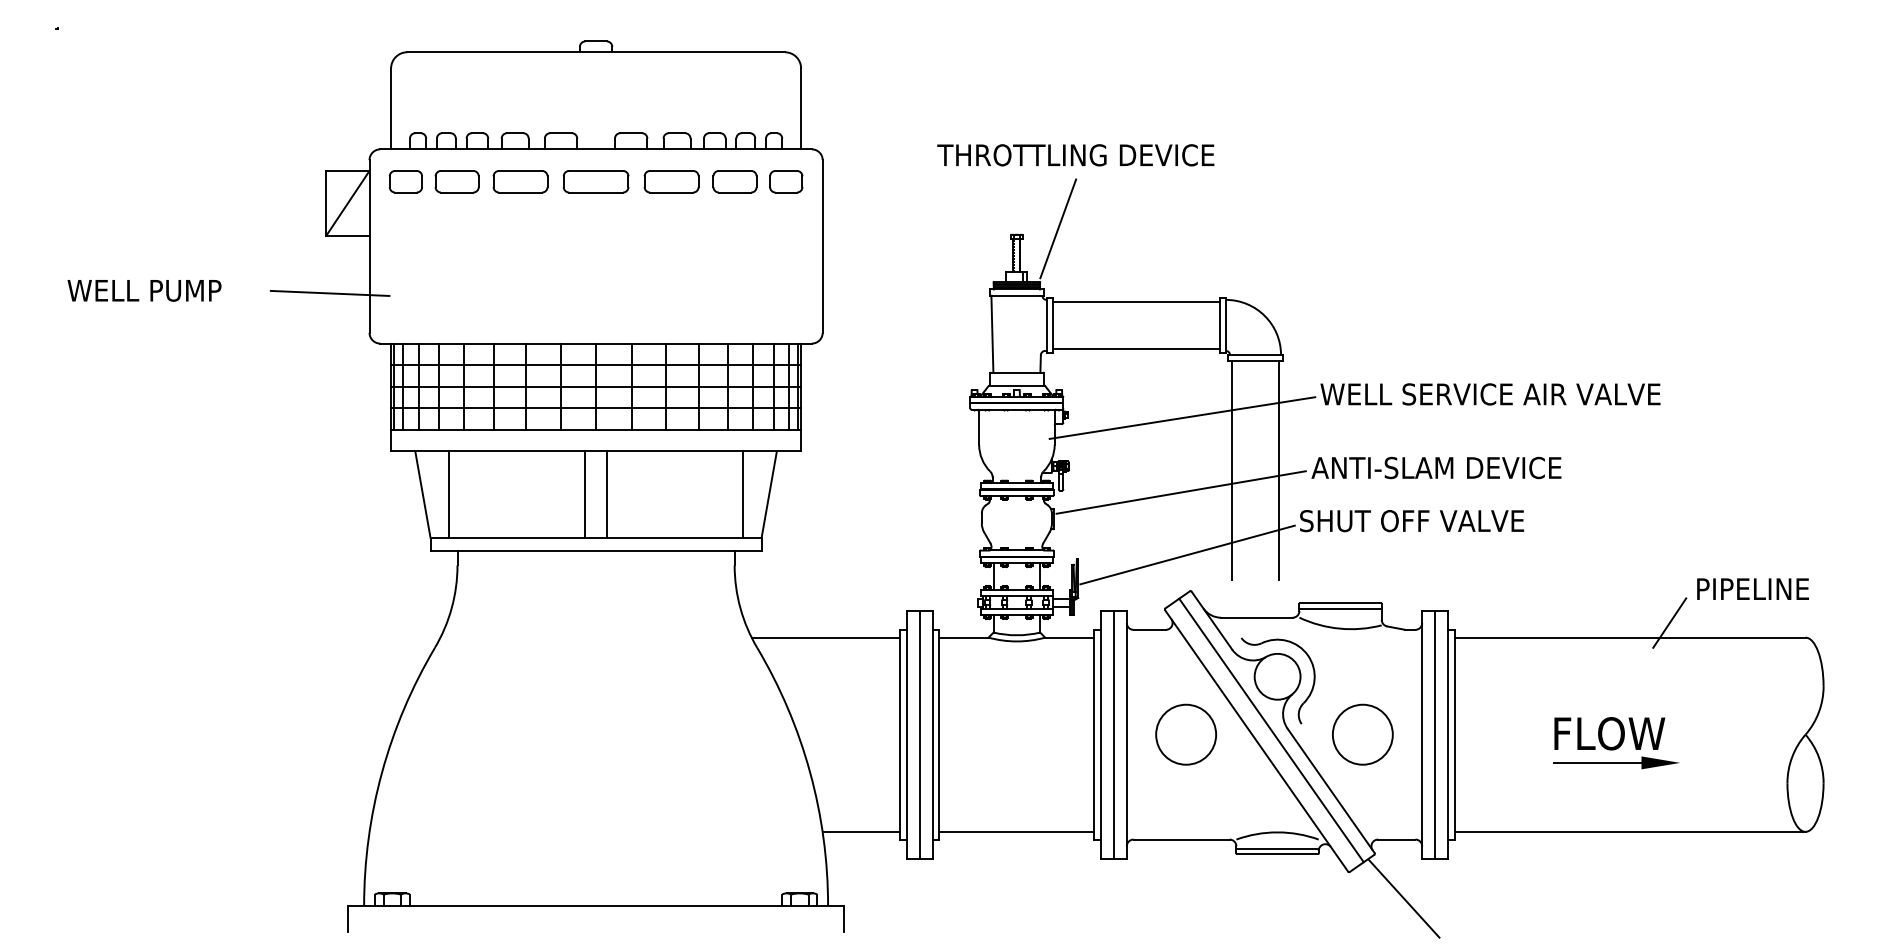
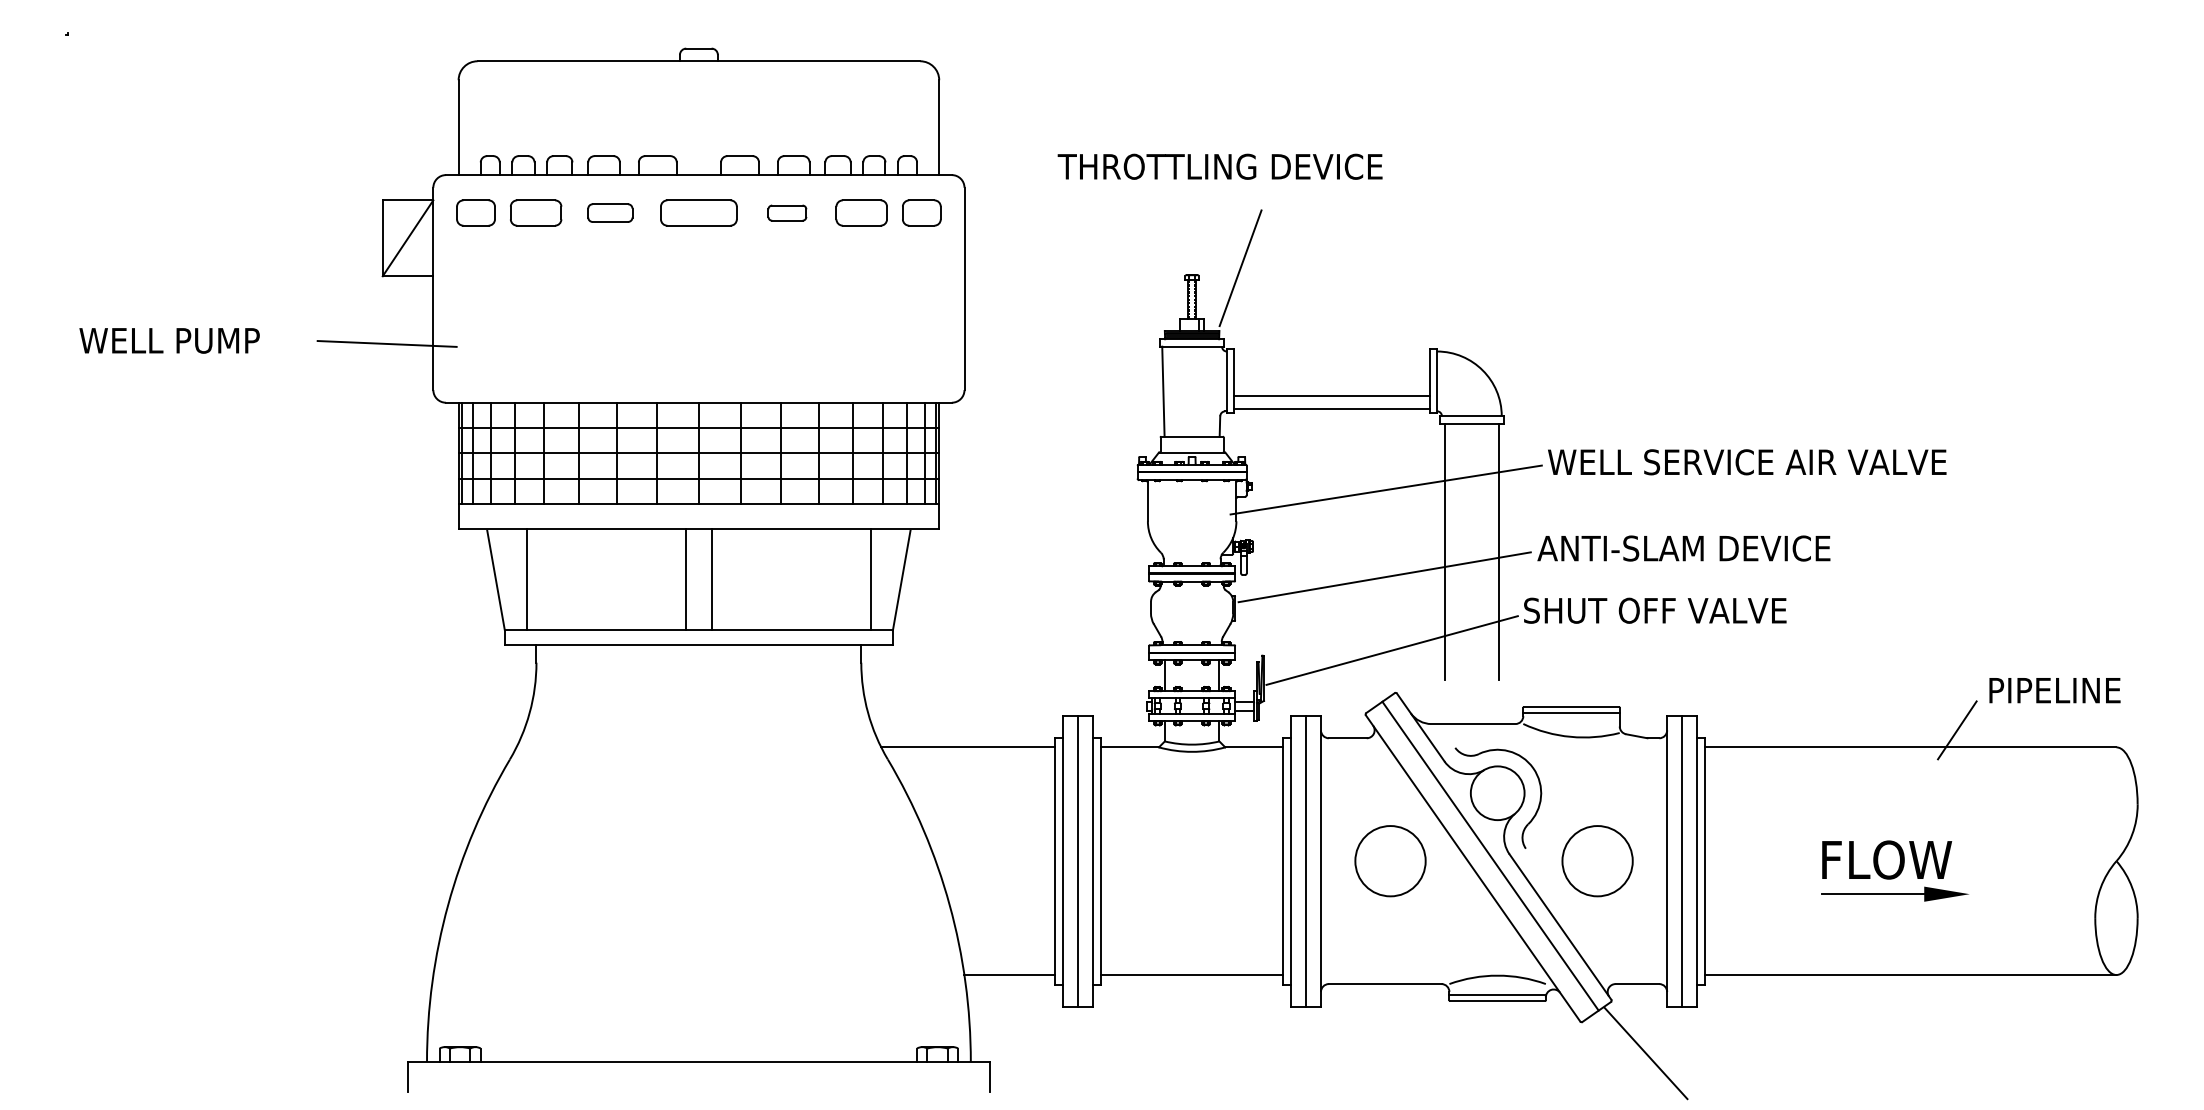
text: (1075, 155) -> (1219, 167), moved
part: (520, 181) -> (610, 212), size x0.7
part: (671, 181) -> (787, 212), size x0.6
line: (1135, 302) -> (1331, 396), moved

